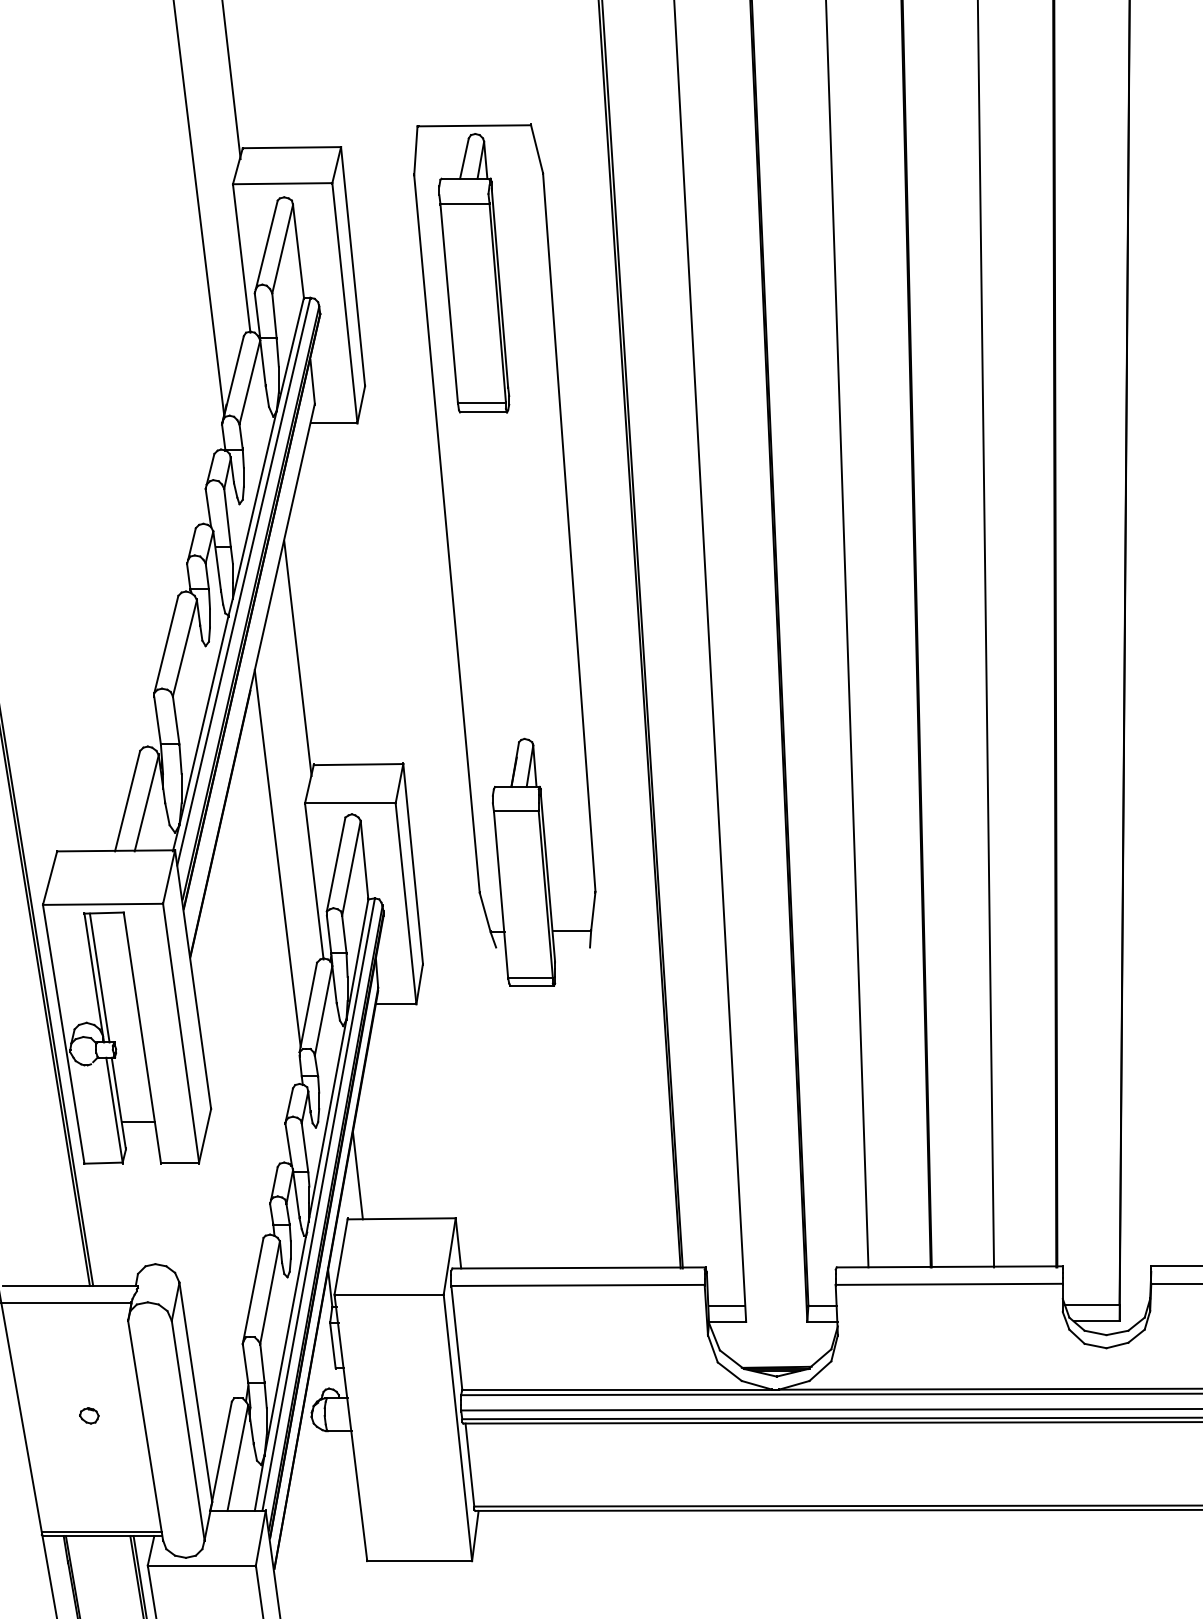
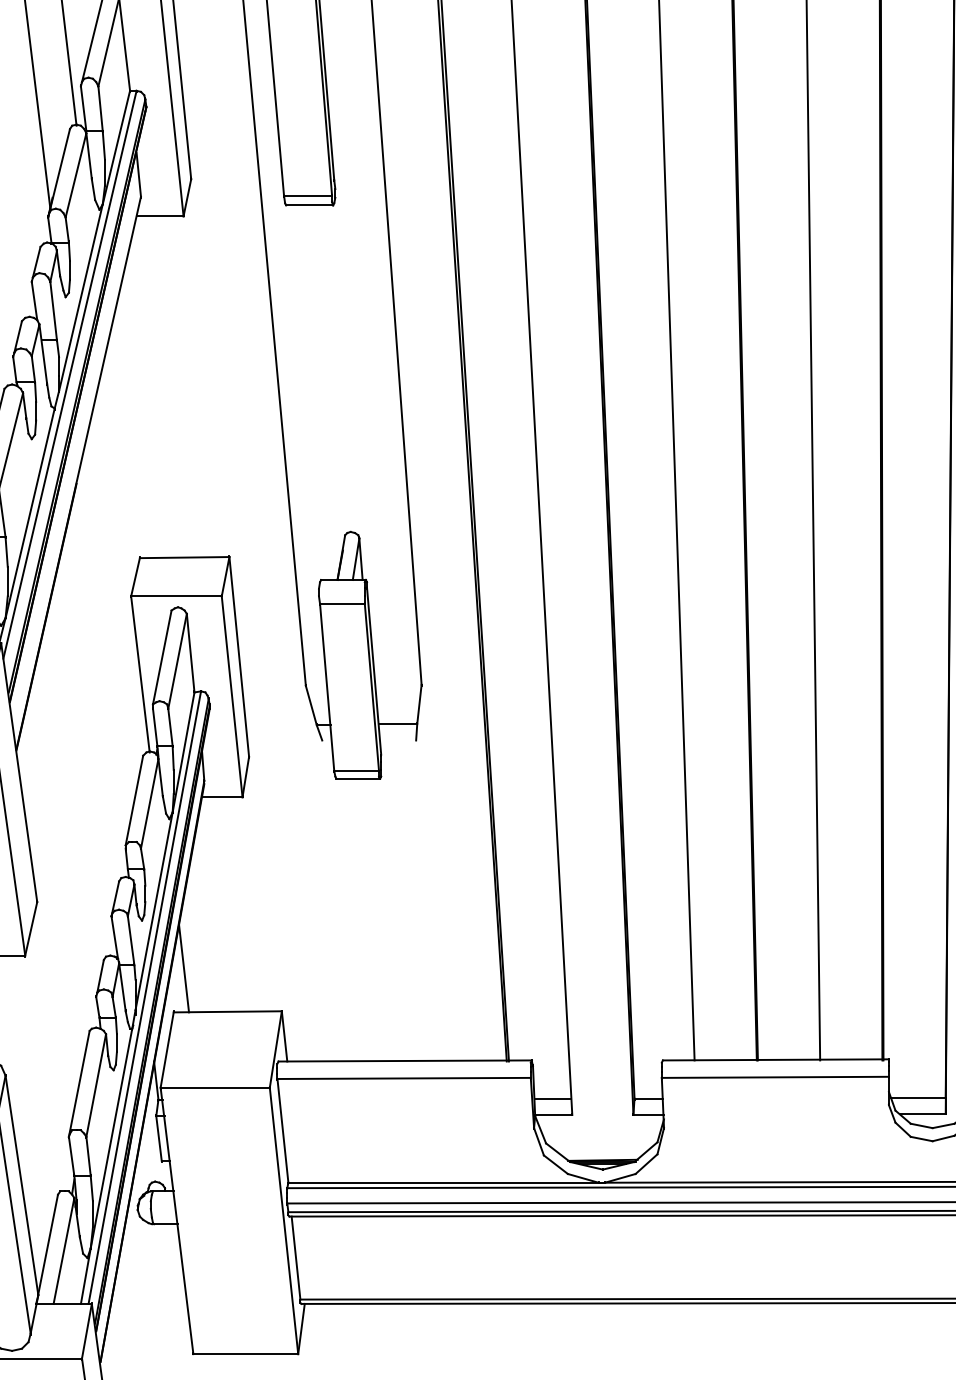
line: (297, 658) -> (123, 451), removed
line: (277, 858) -> (103, 651), removed

